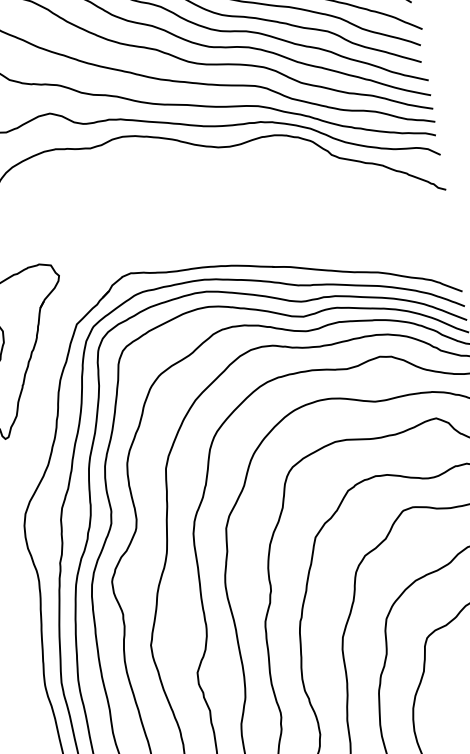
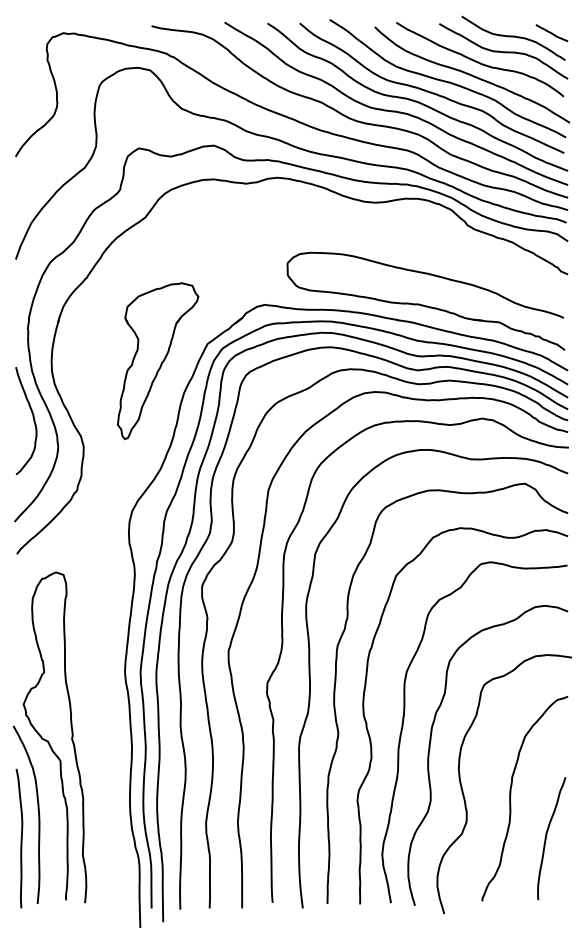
part: (299, 241) -> (425, 300), added

